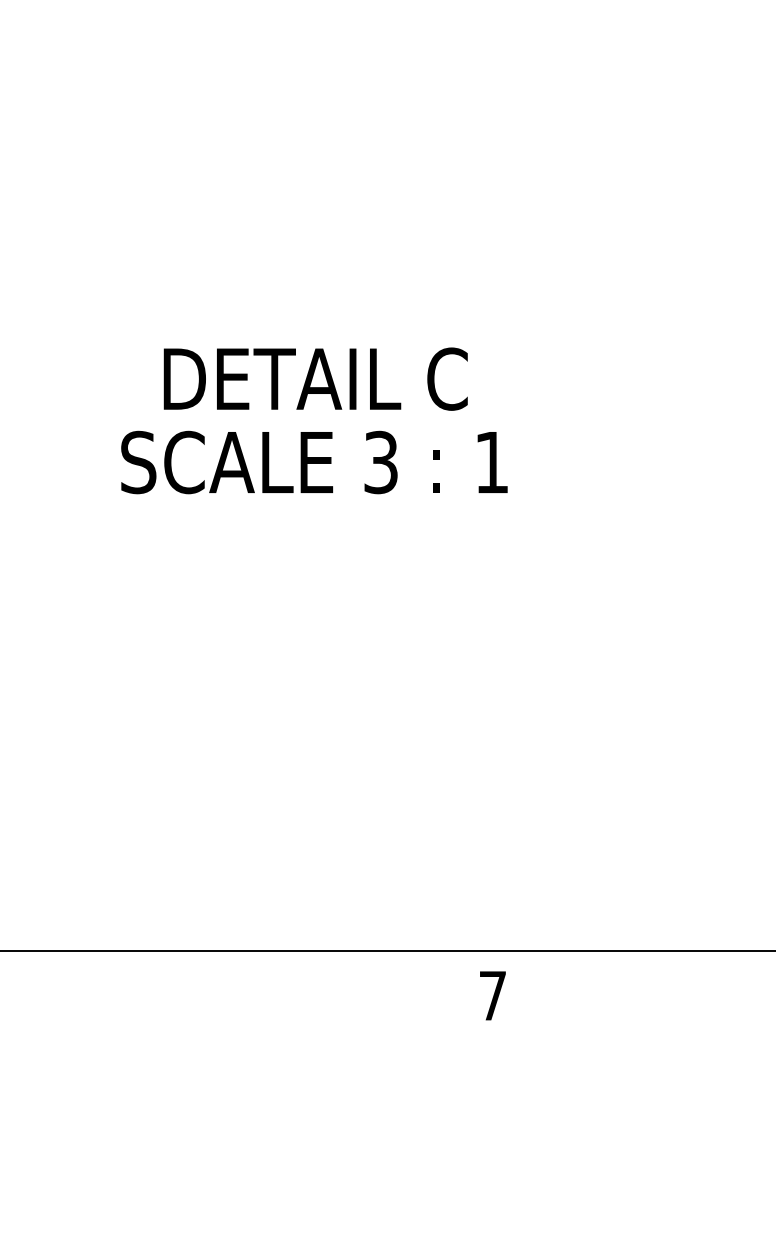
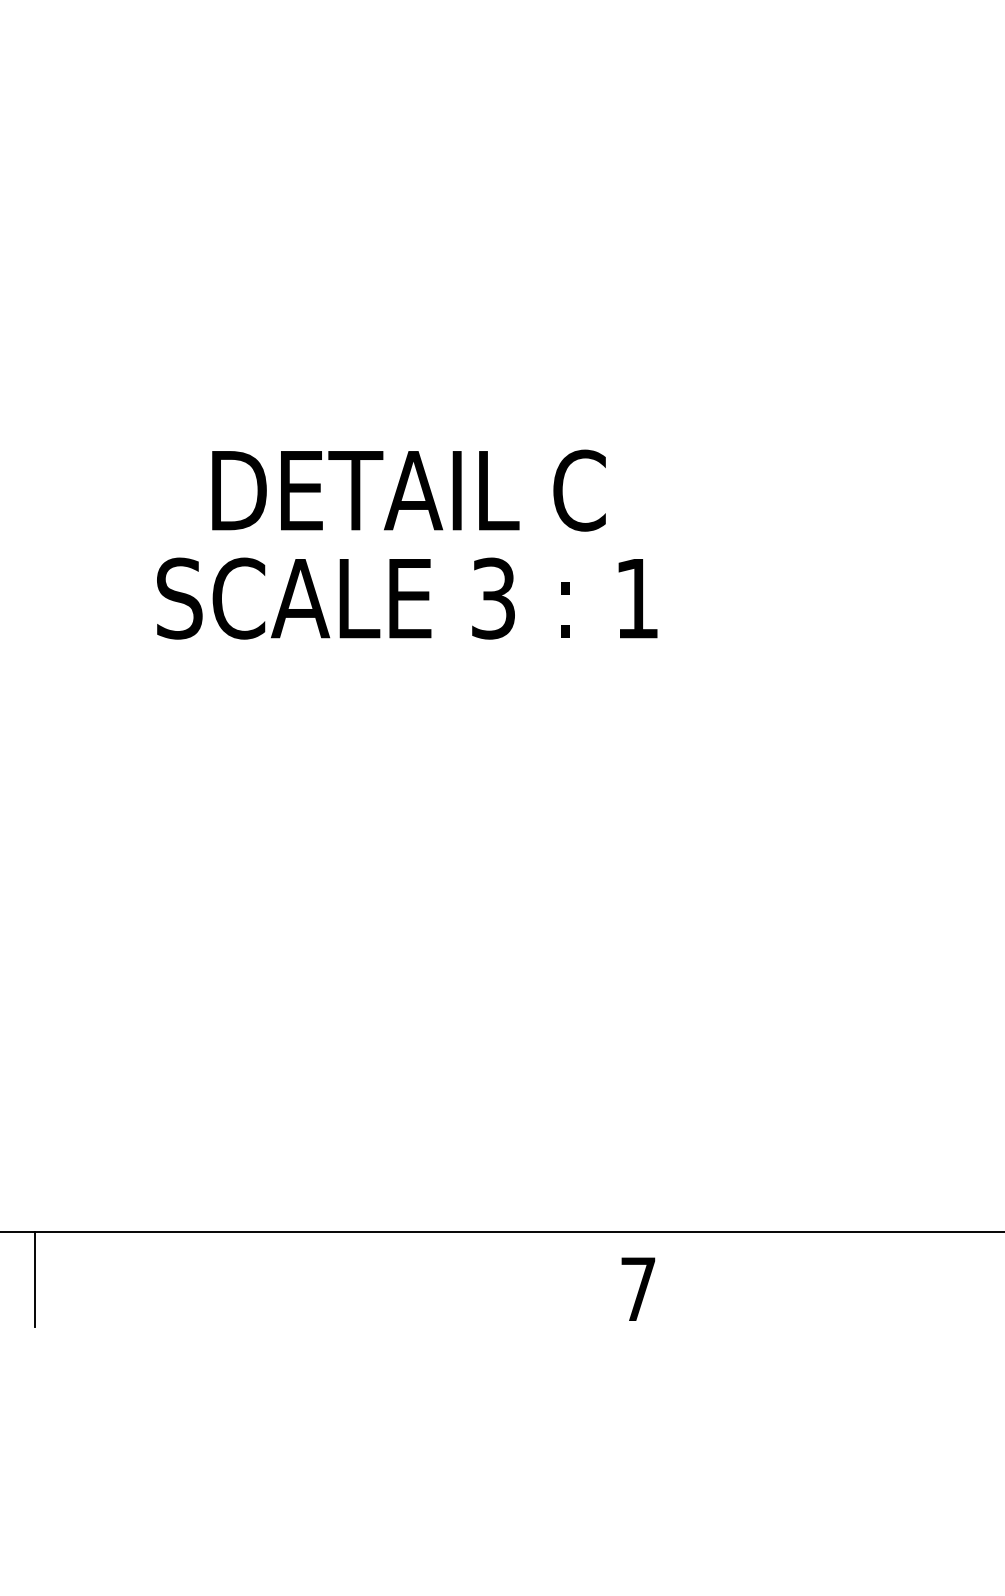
line: (27, 988) -> (35, 1279), added

